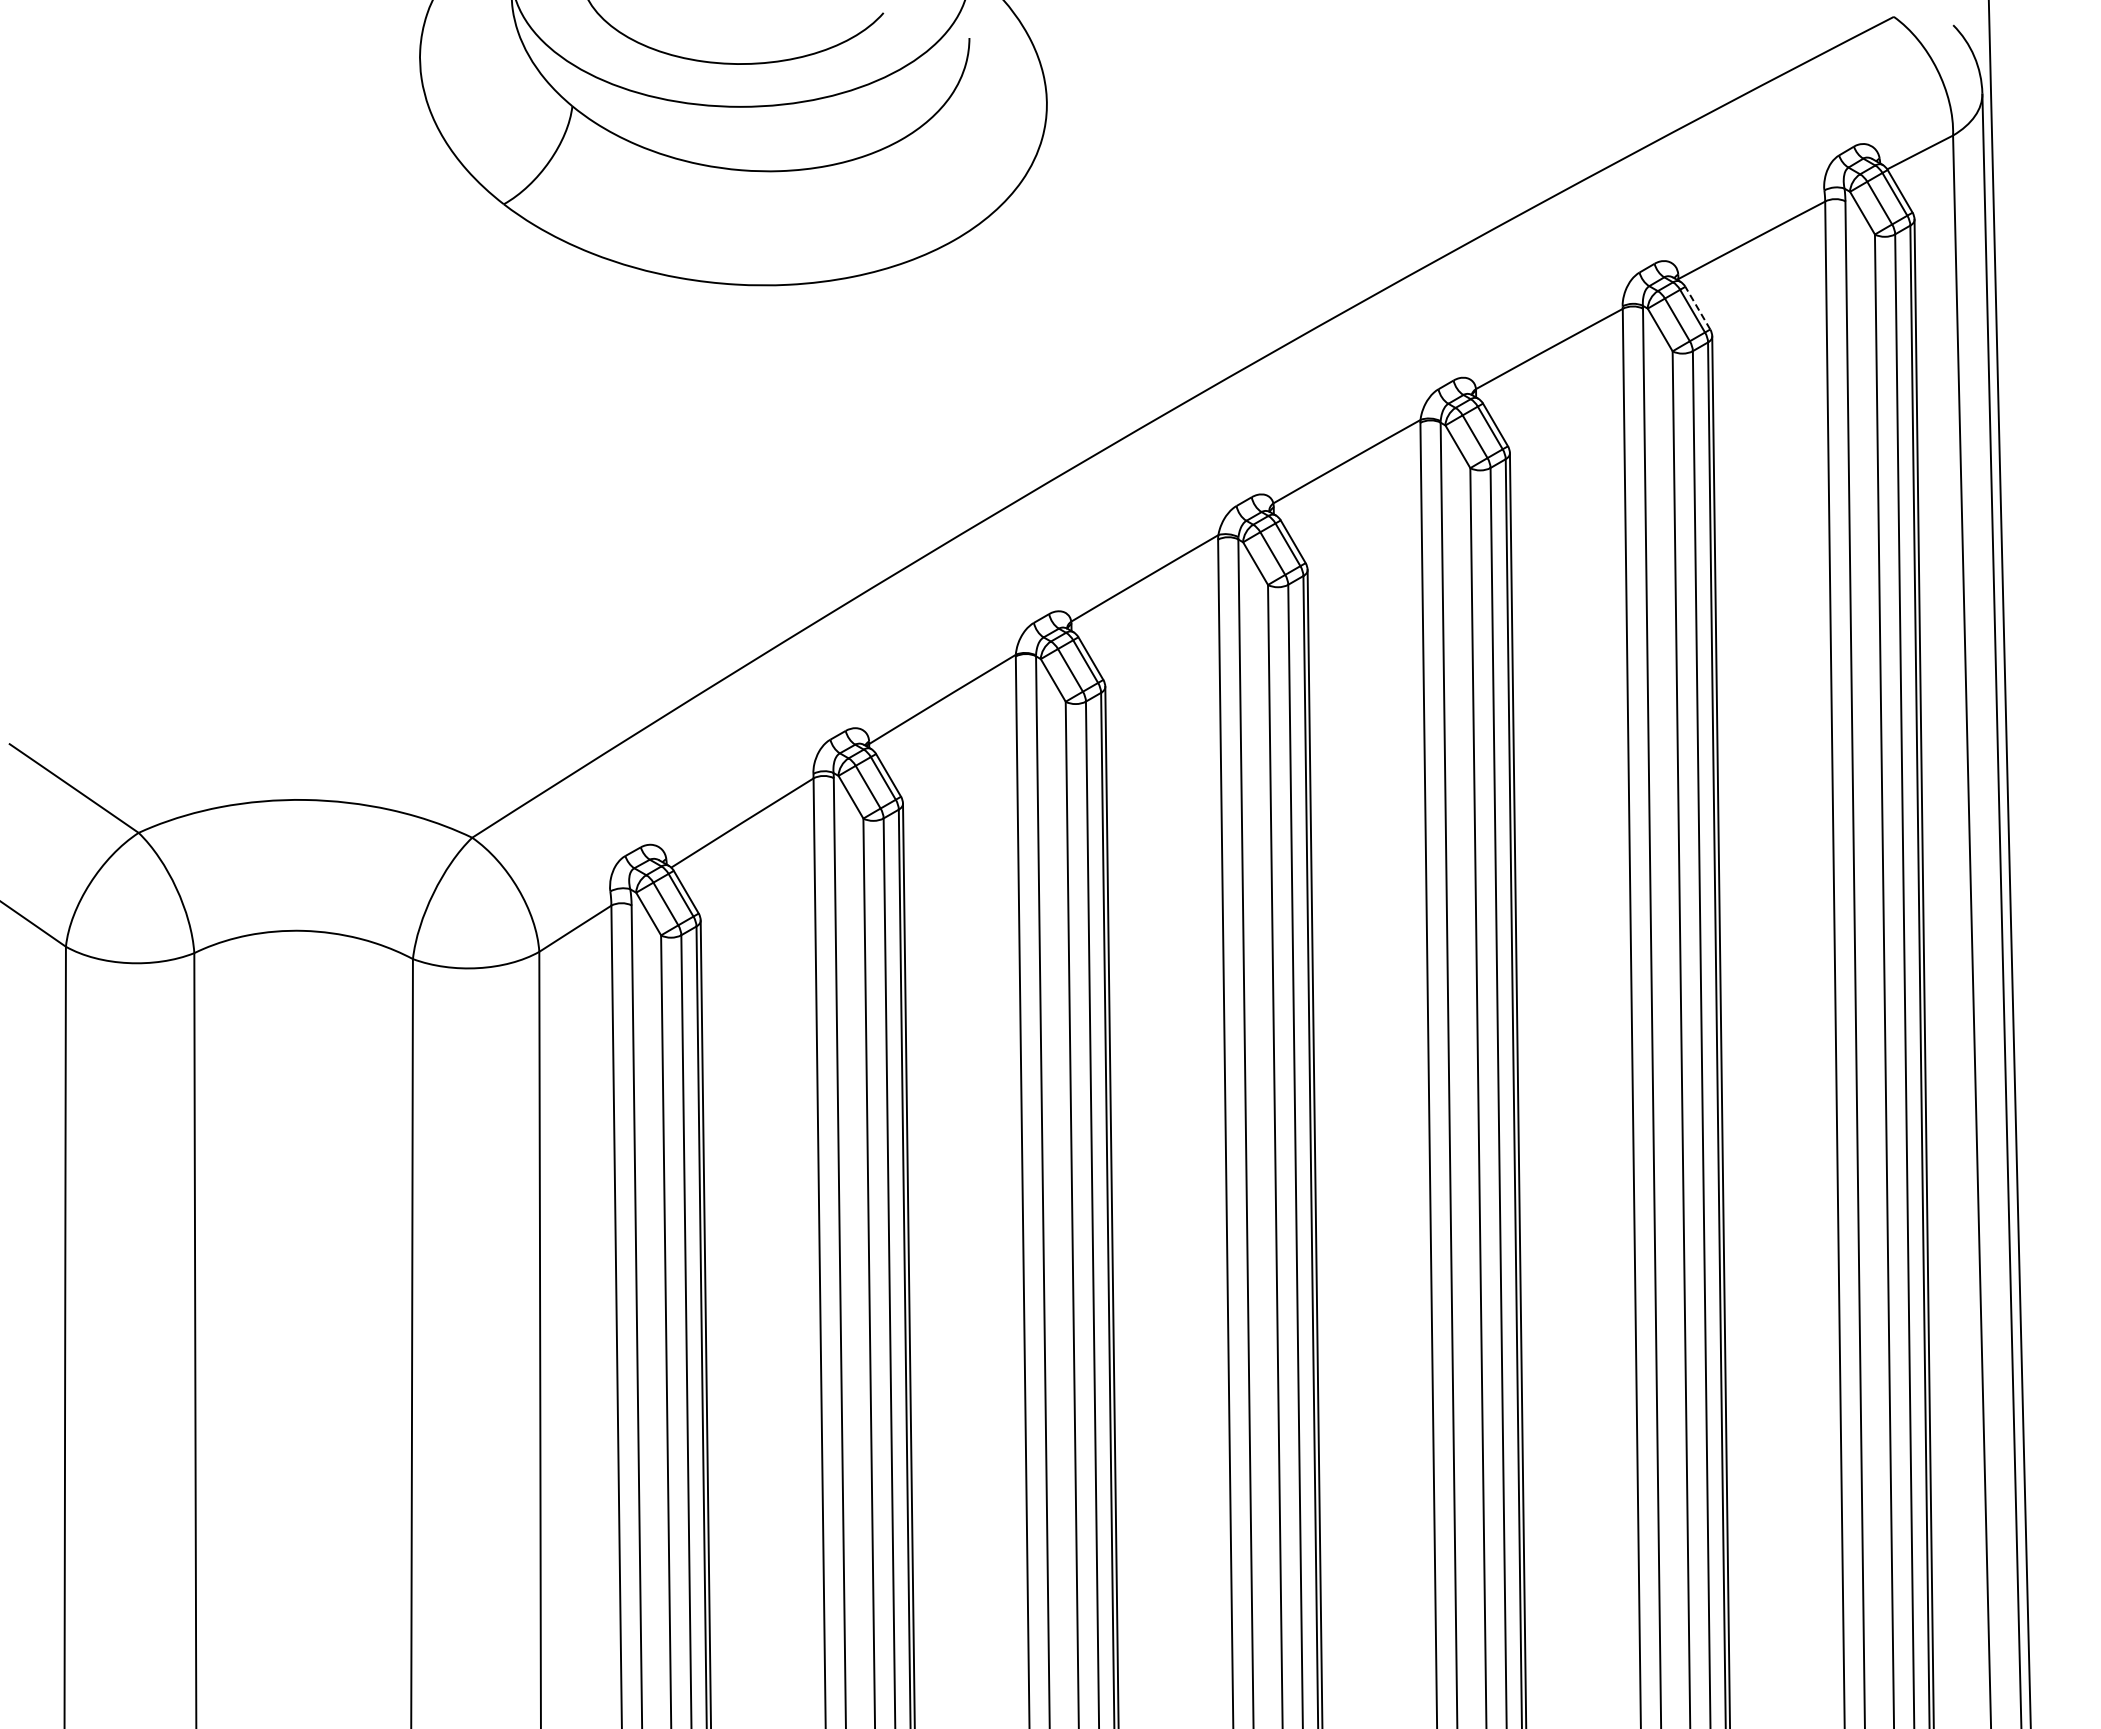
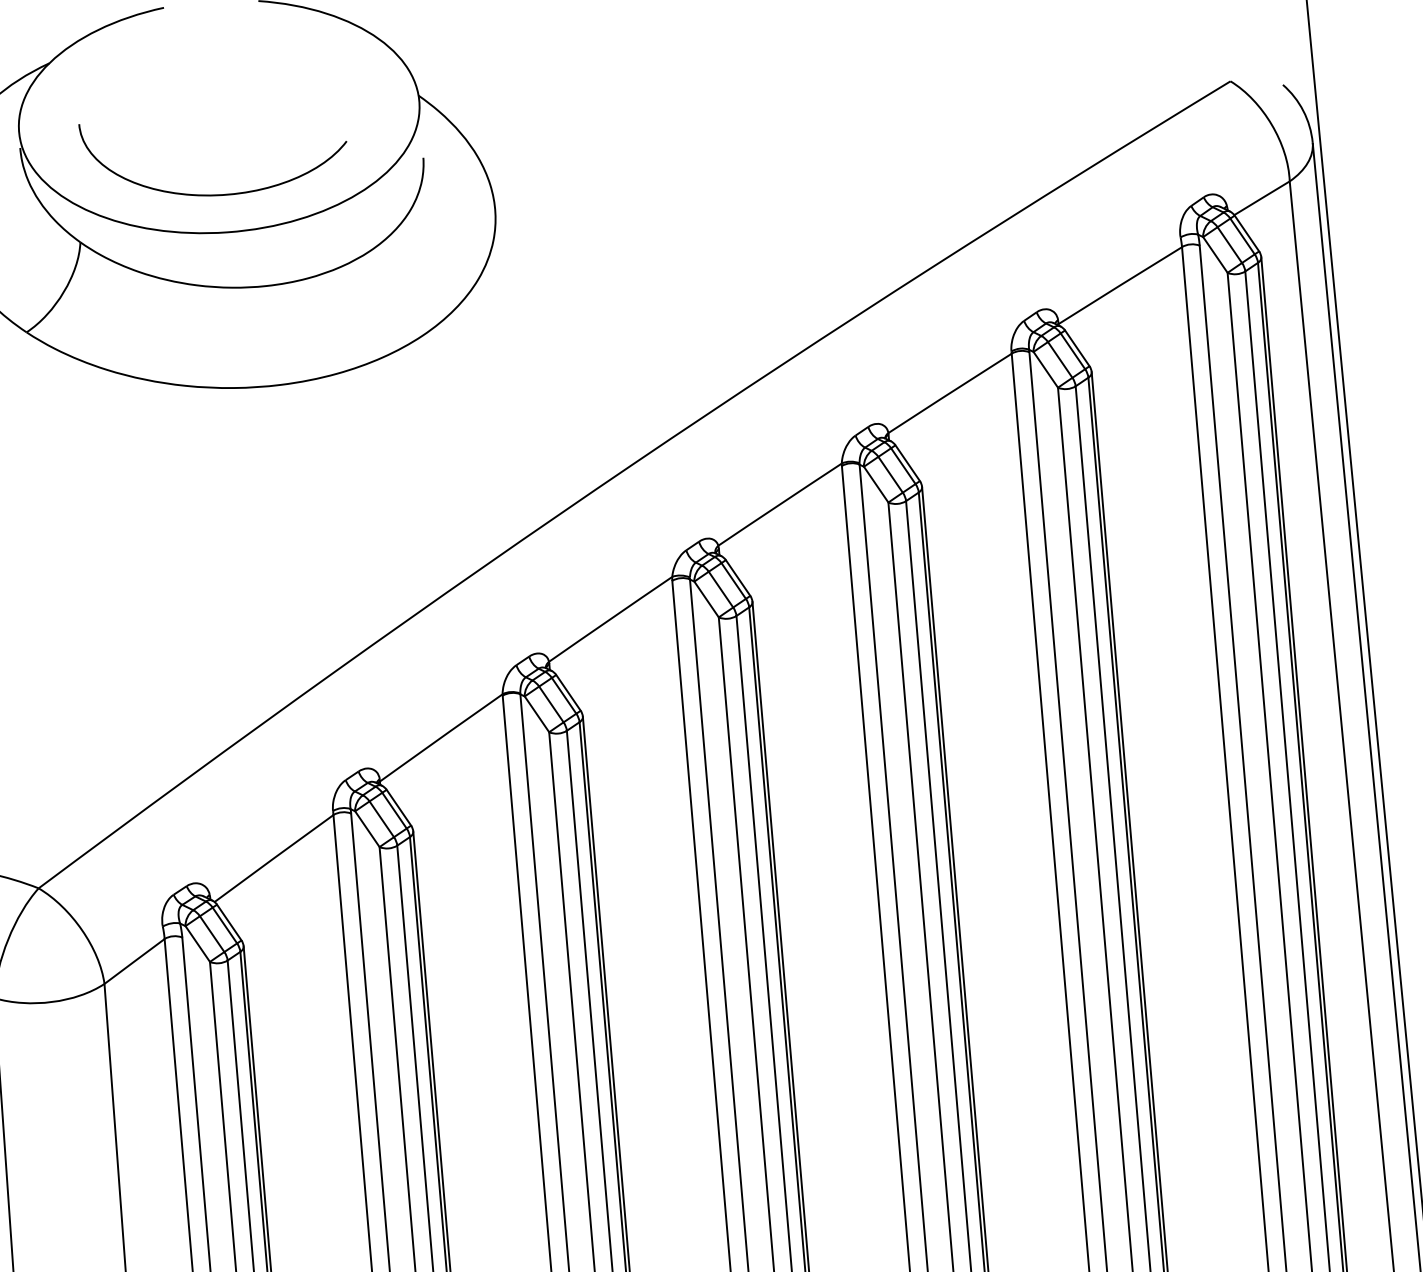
line: (1697, 308) -> (1077, 348), dashed -> solid

